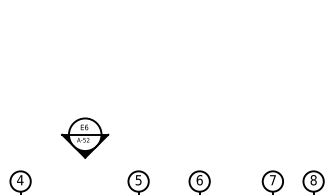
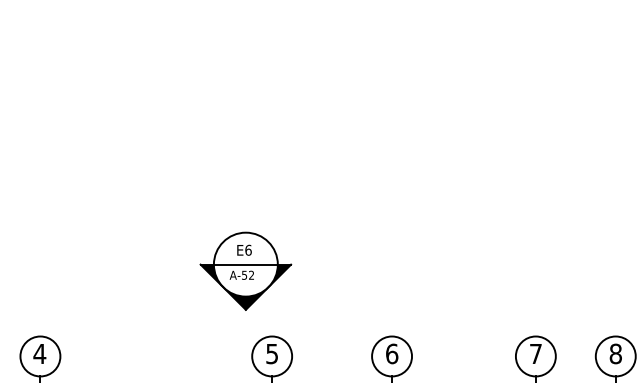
part: (85, 137) -> (246, 270), moved

